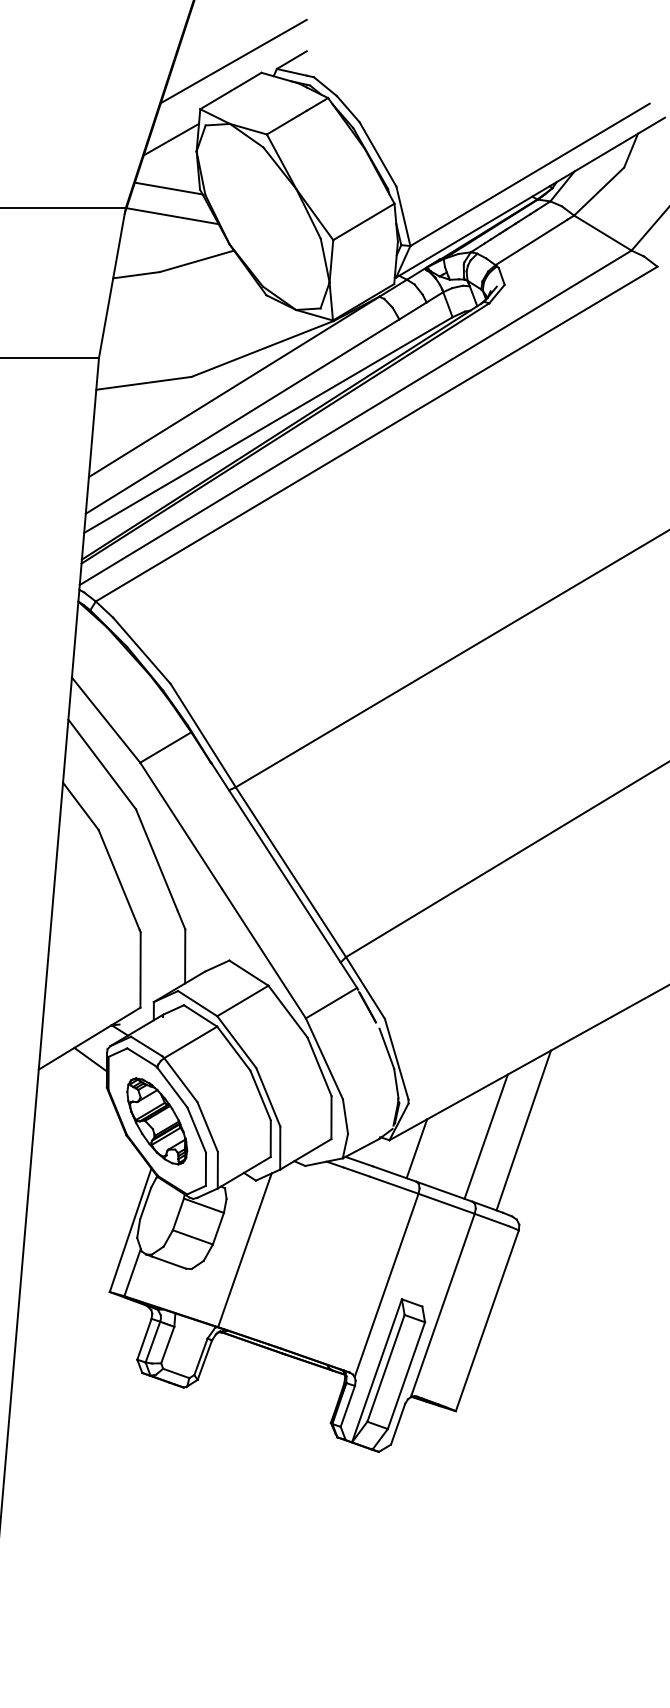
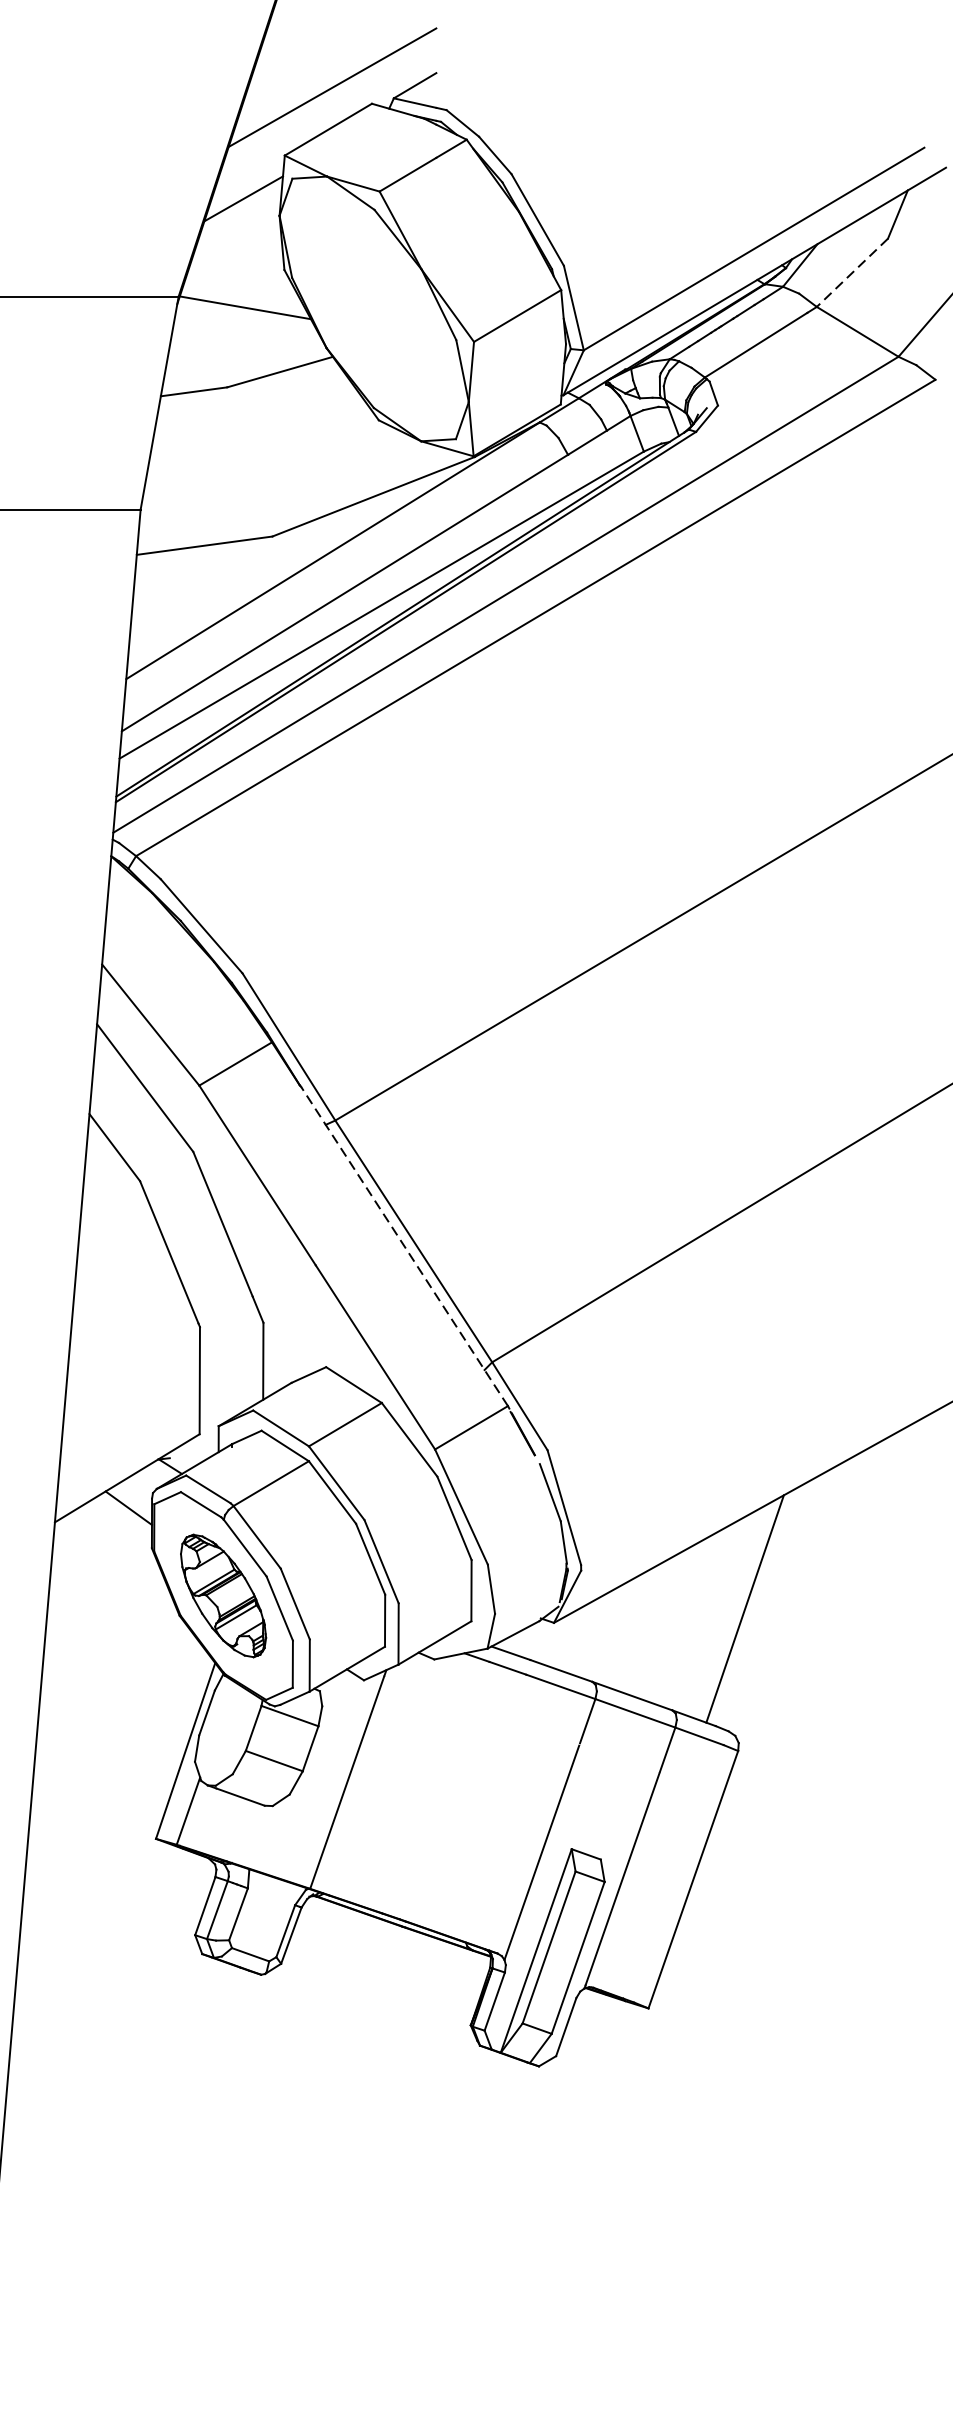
line: (168, 188) -> (239, 268), removed
line: (599, 191) -> (852, 272), solid -> dashed
line: (284, 875) -> (404, 1246), solid -> dashed
line: (485, 1136) -> (690, 1617), removed
line: (416, 1148) -> (592, 1634), removed

